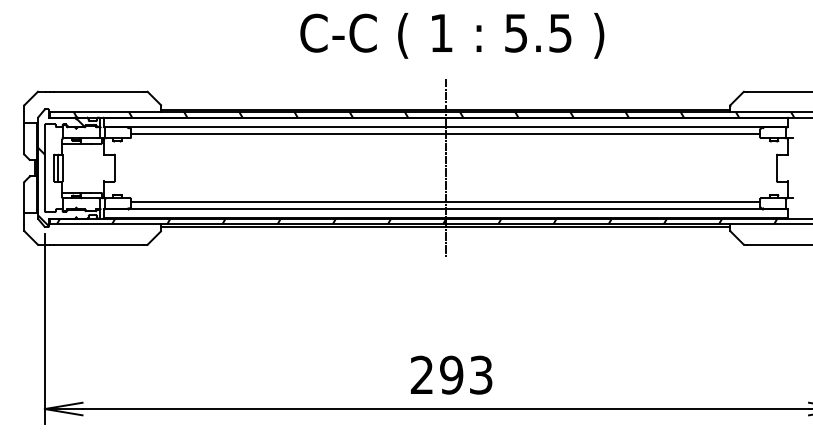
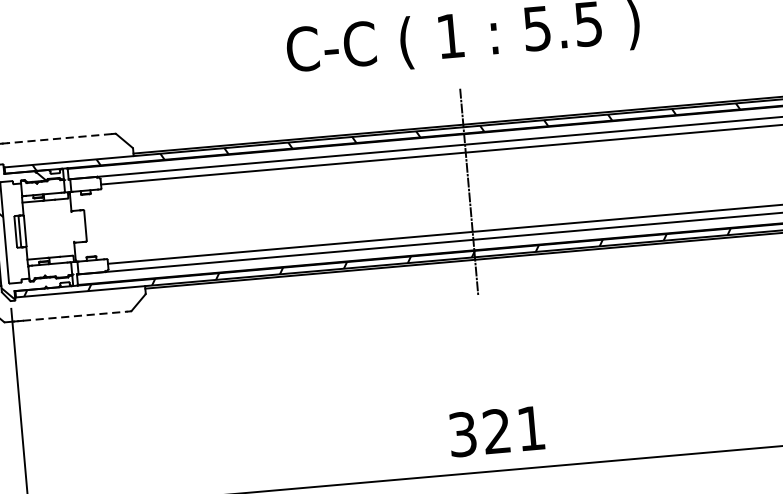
line: (98, 91) -> (58, 138), solid -> dashed
line: (99, 244) -> (75, 315), solid -> dashed
text: (451, 374) -> (496, 430), 293 -> 321

